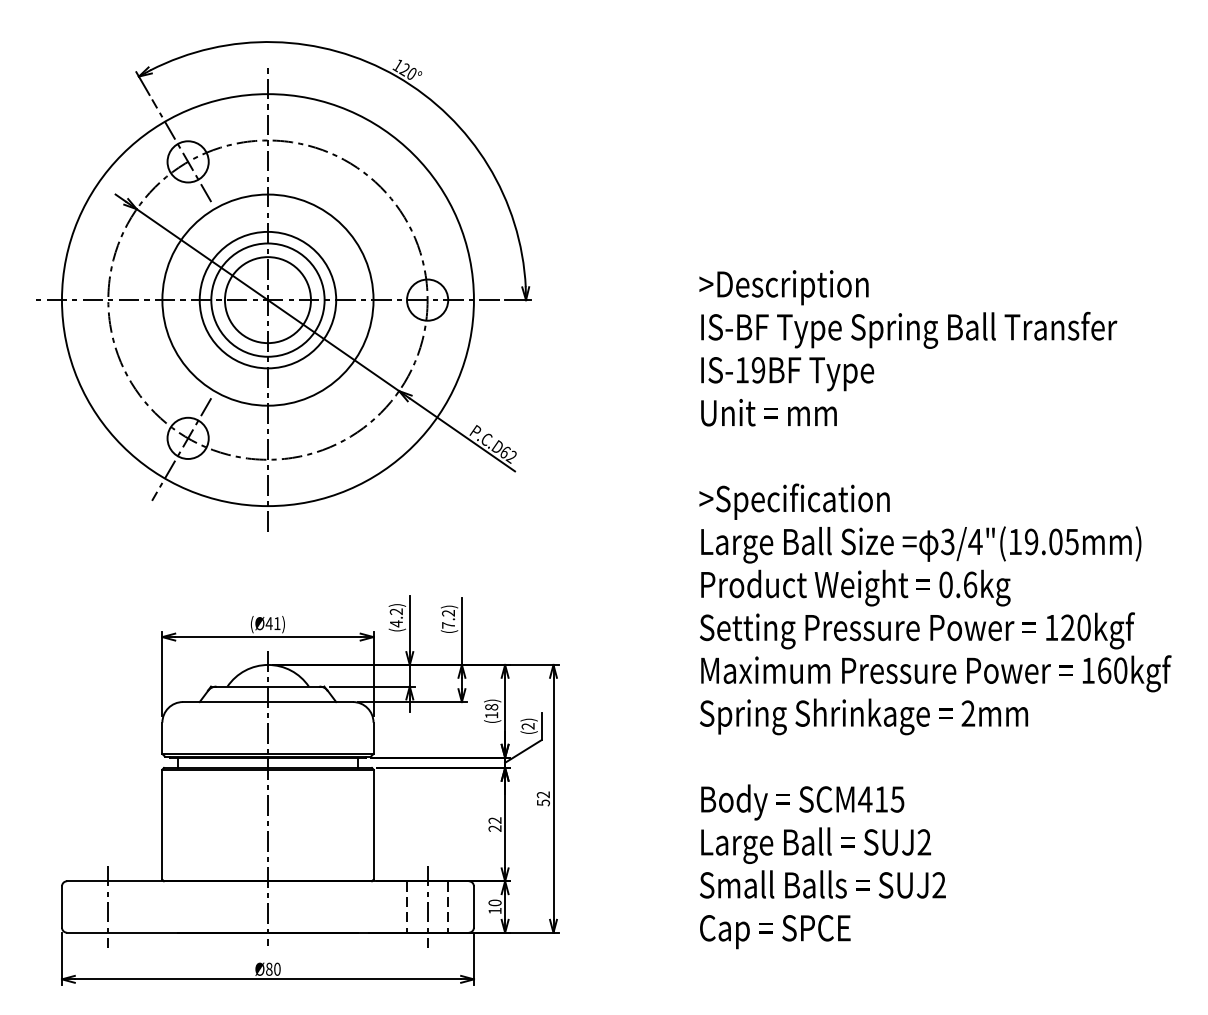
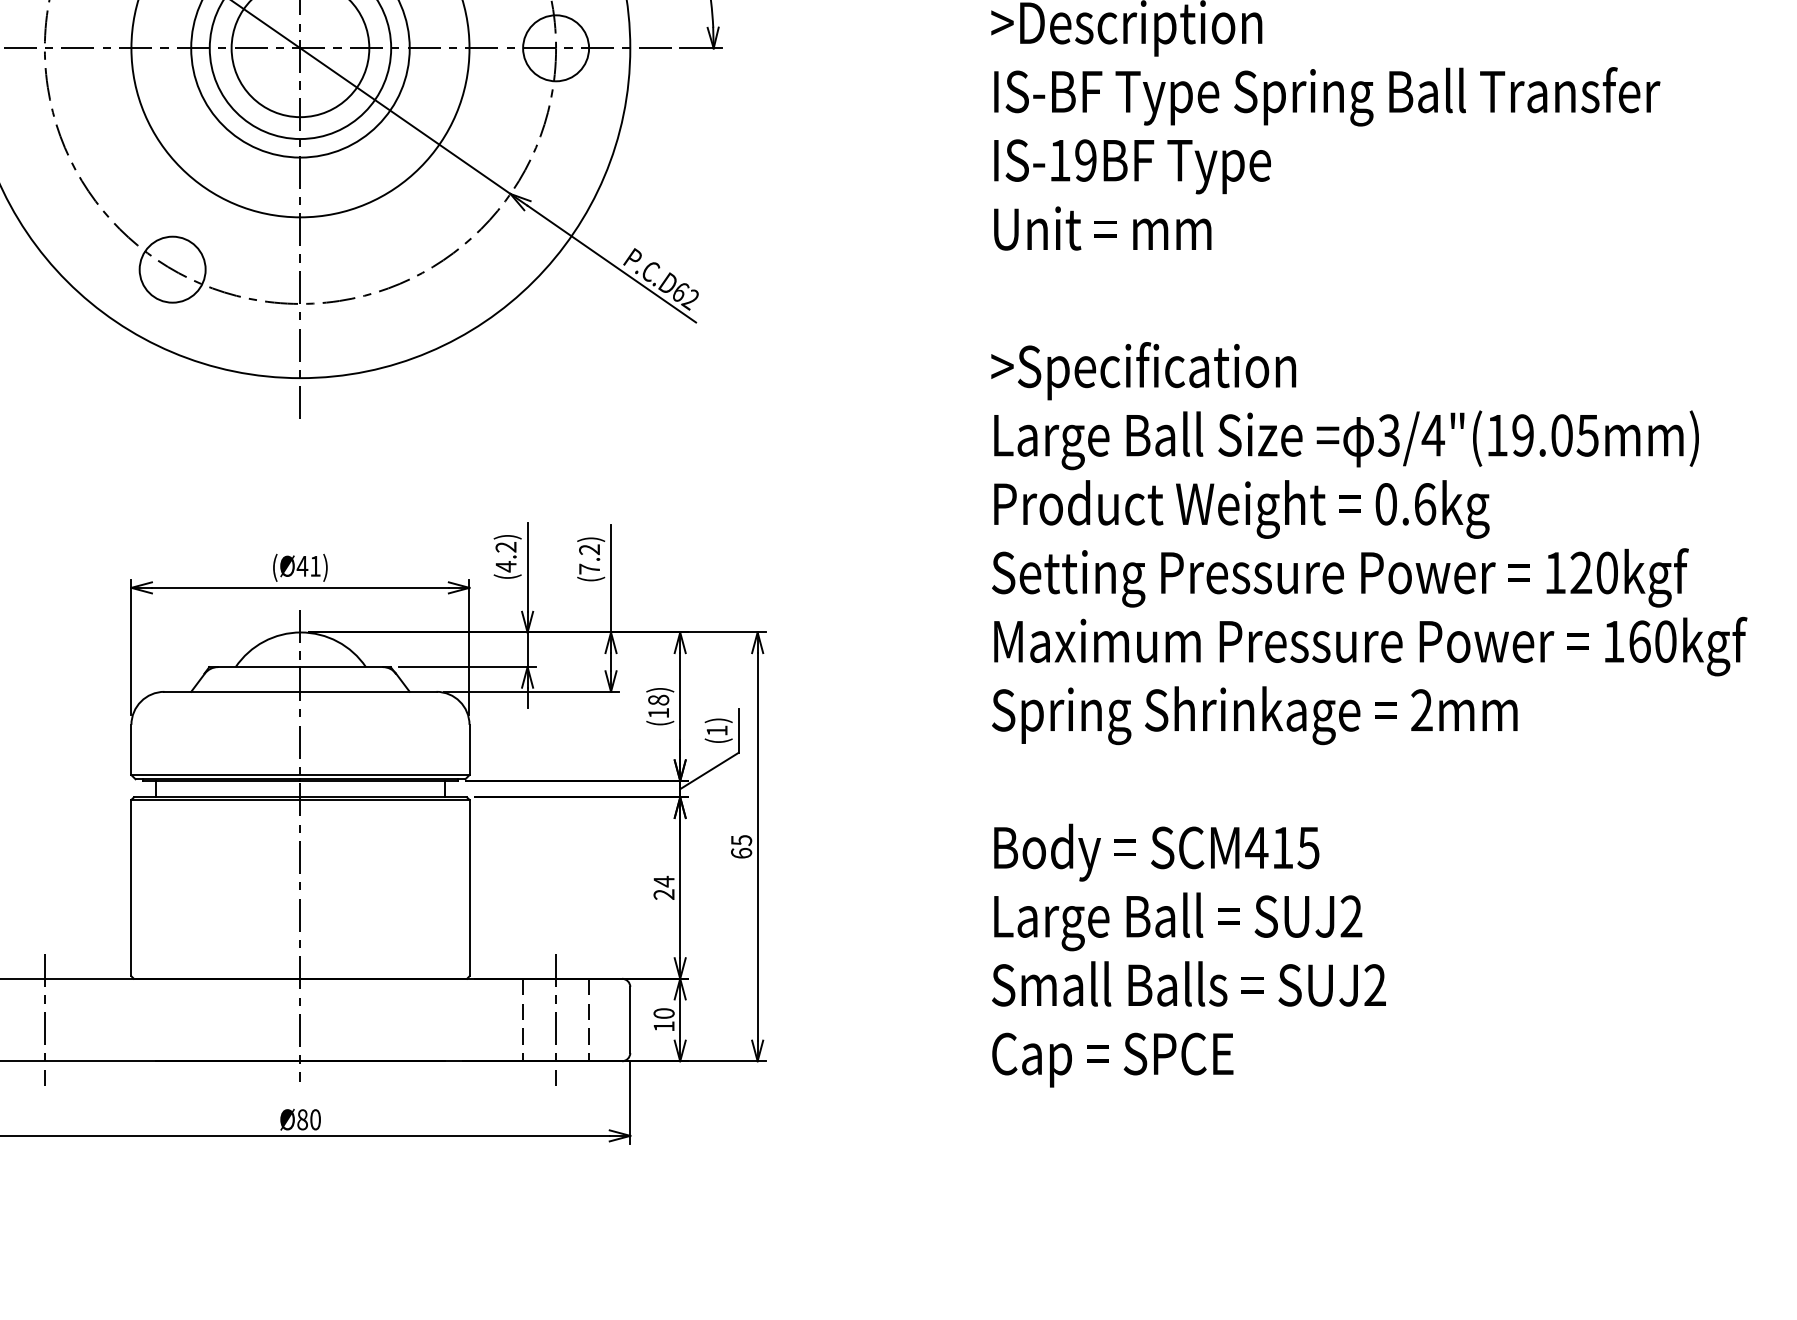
line: (181, 449) -> (162, 287), removed
text: (527, 726) -> (716, 731), (2) -> (1)
text: (542, 798) -> (740, 846), 52 -> 65
text: (494, 820) -> (663, 881), 22 -> 24

